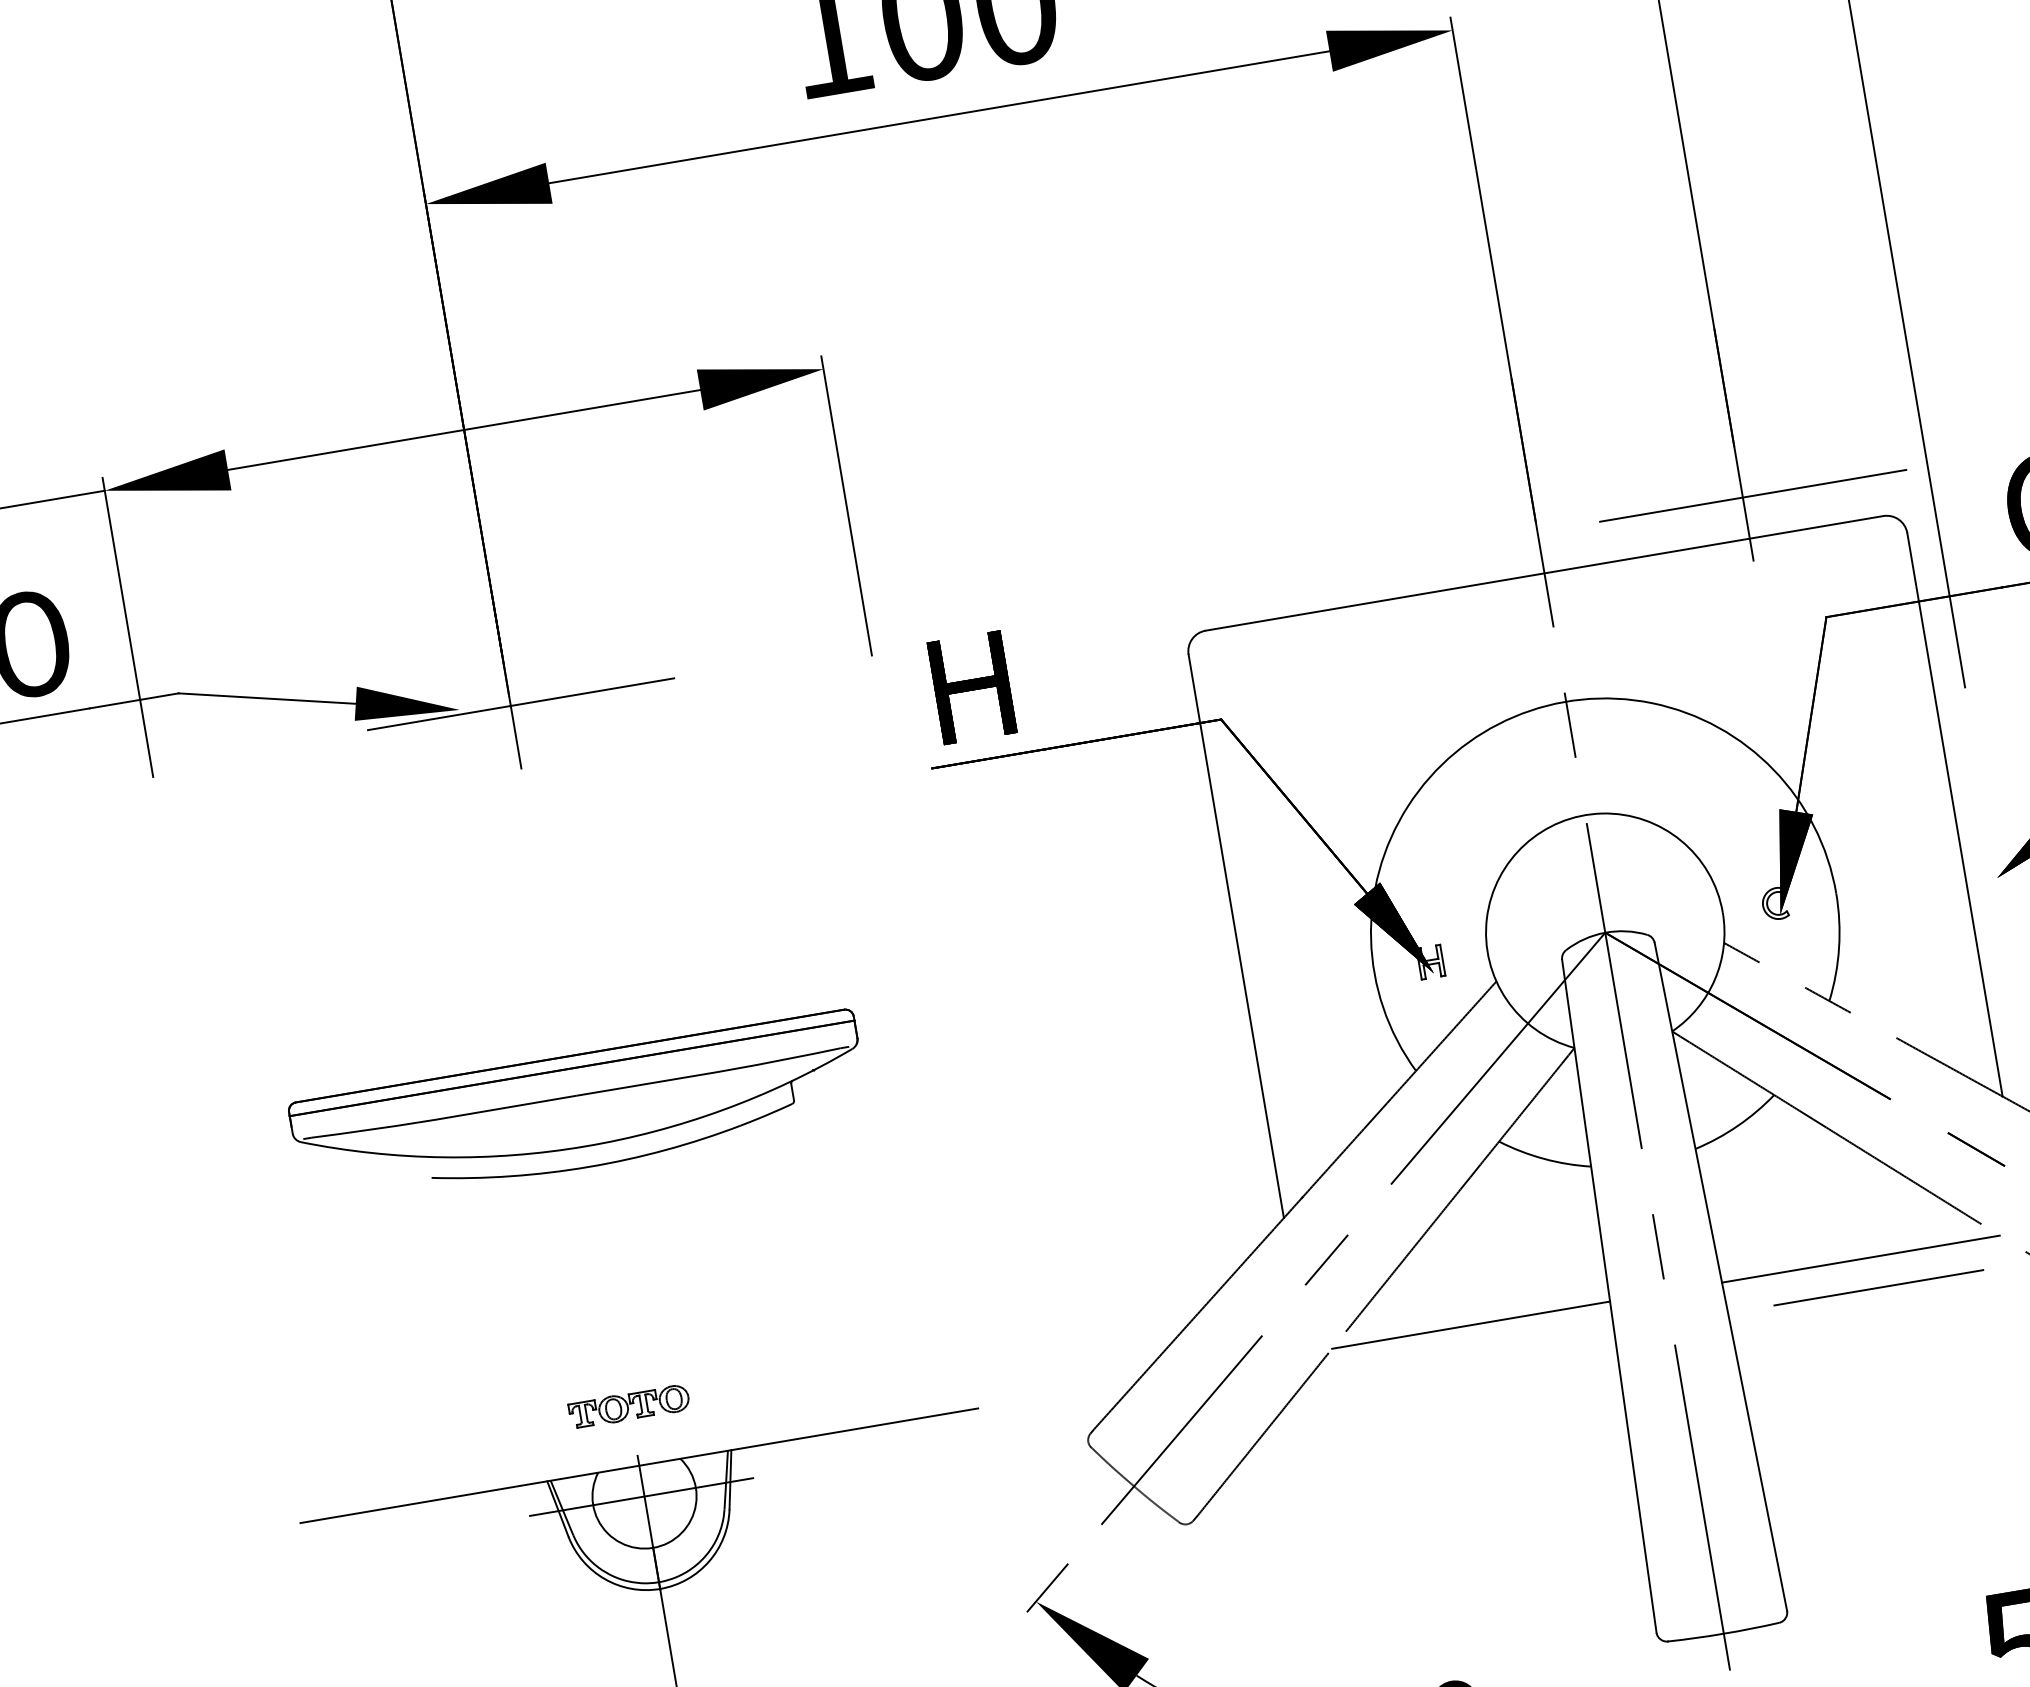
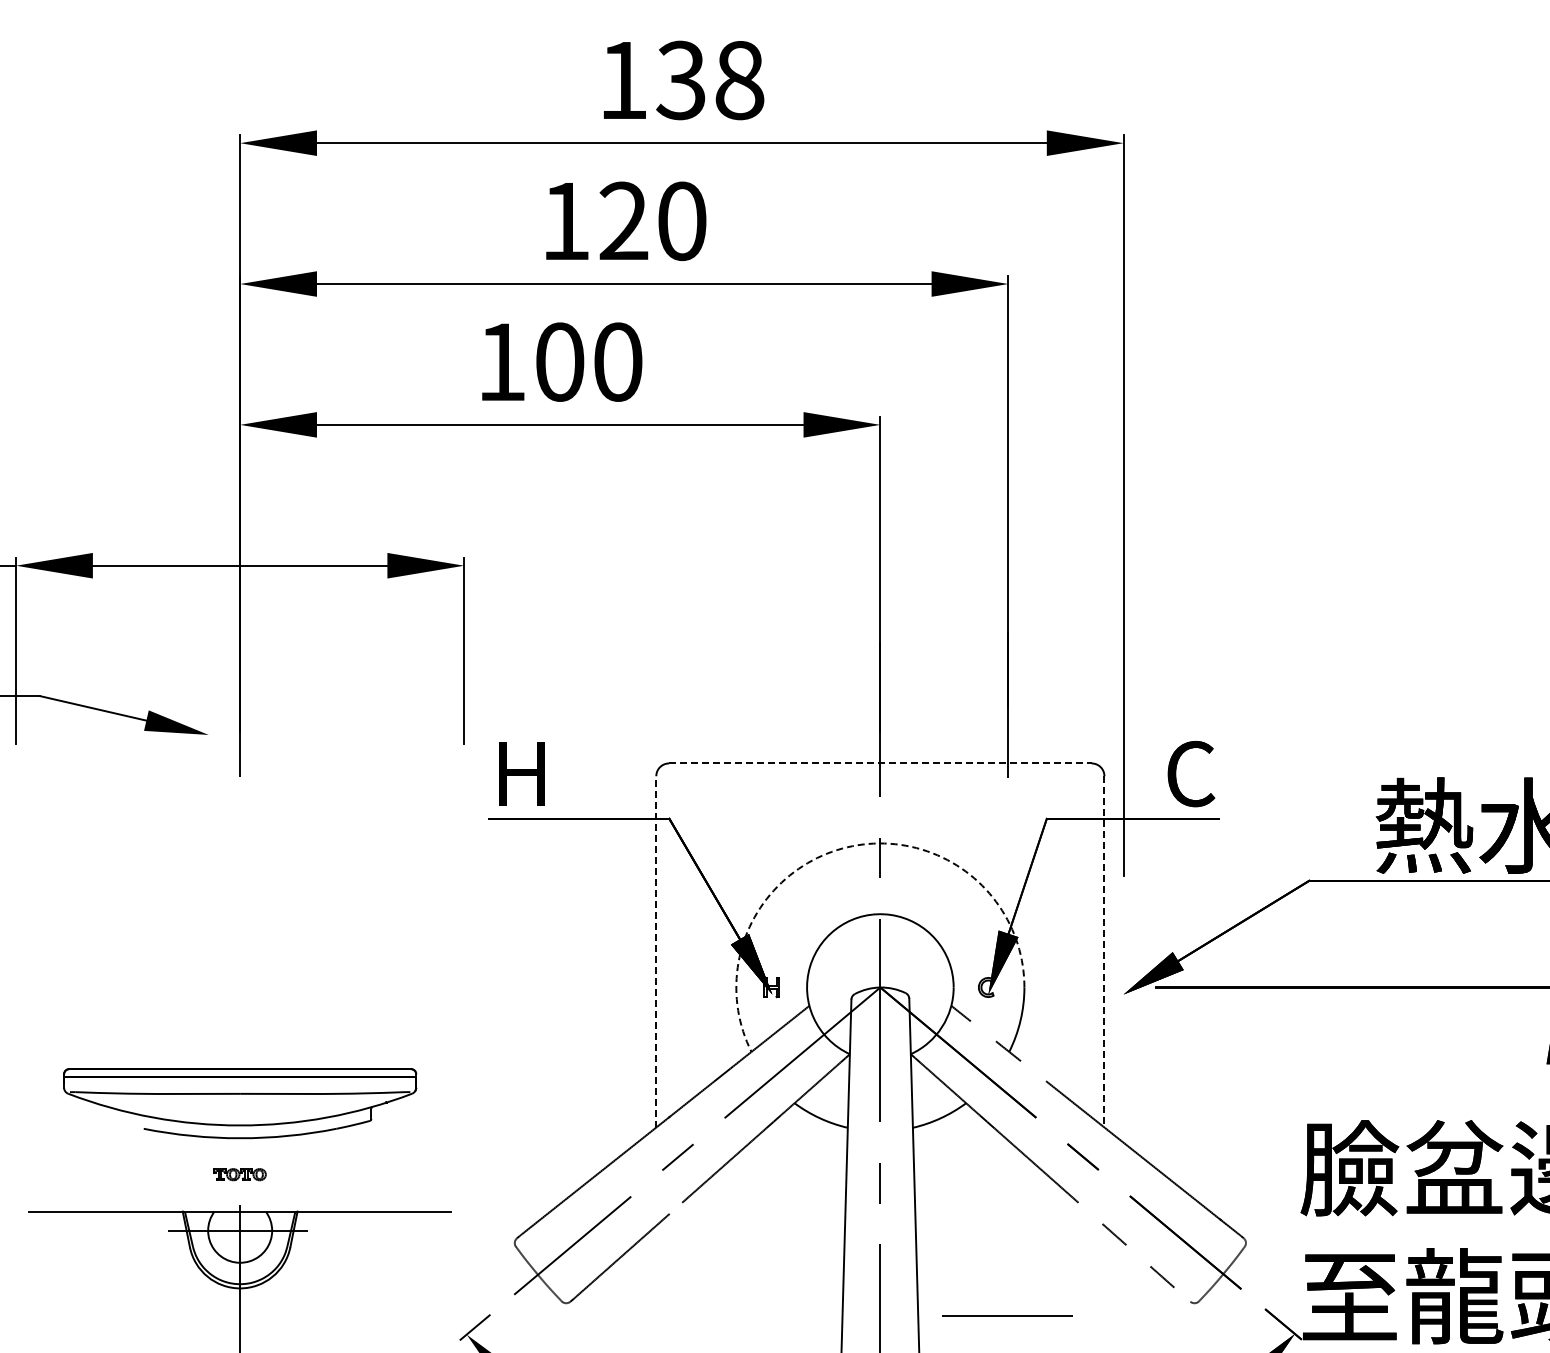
line: (1752, 495) -> (1014, 737), removed
line: (1544, 573) -> (880, 763), solid -> dashed
line: (520, 703) -> (246, 737), removed
arc: (1514, 717) -> (847, 847), solid -> dashed
line: (1954, 814) -> (1104, 951), solid -> dashed
line: (1236, 935) -> (656, 951), solid -> dashed
part: (579, 1111) -> (240, 1103), moved
line: (1860, 1259) -> (1001, 1211), removed
line: (1878, 1287) -> (1007, 1315), moved
line: (1470, 1325) -> (758, 1211), removed
part: (628, 1406) -> (239, 1174), size x0.7

